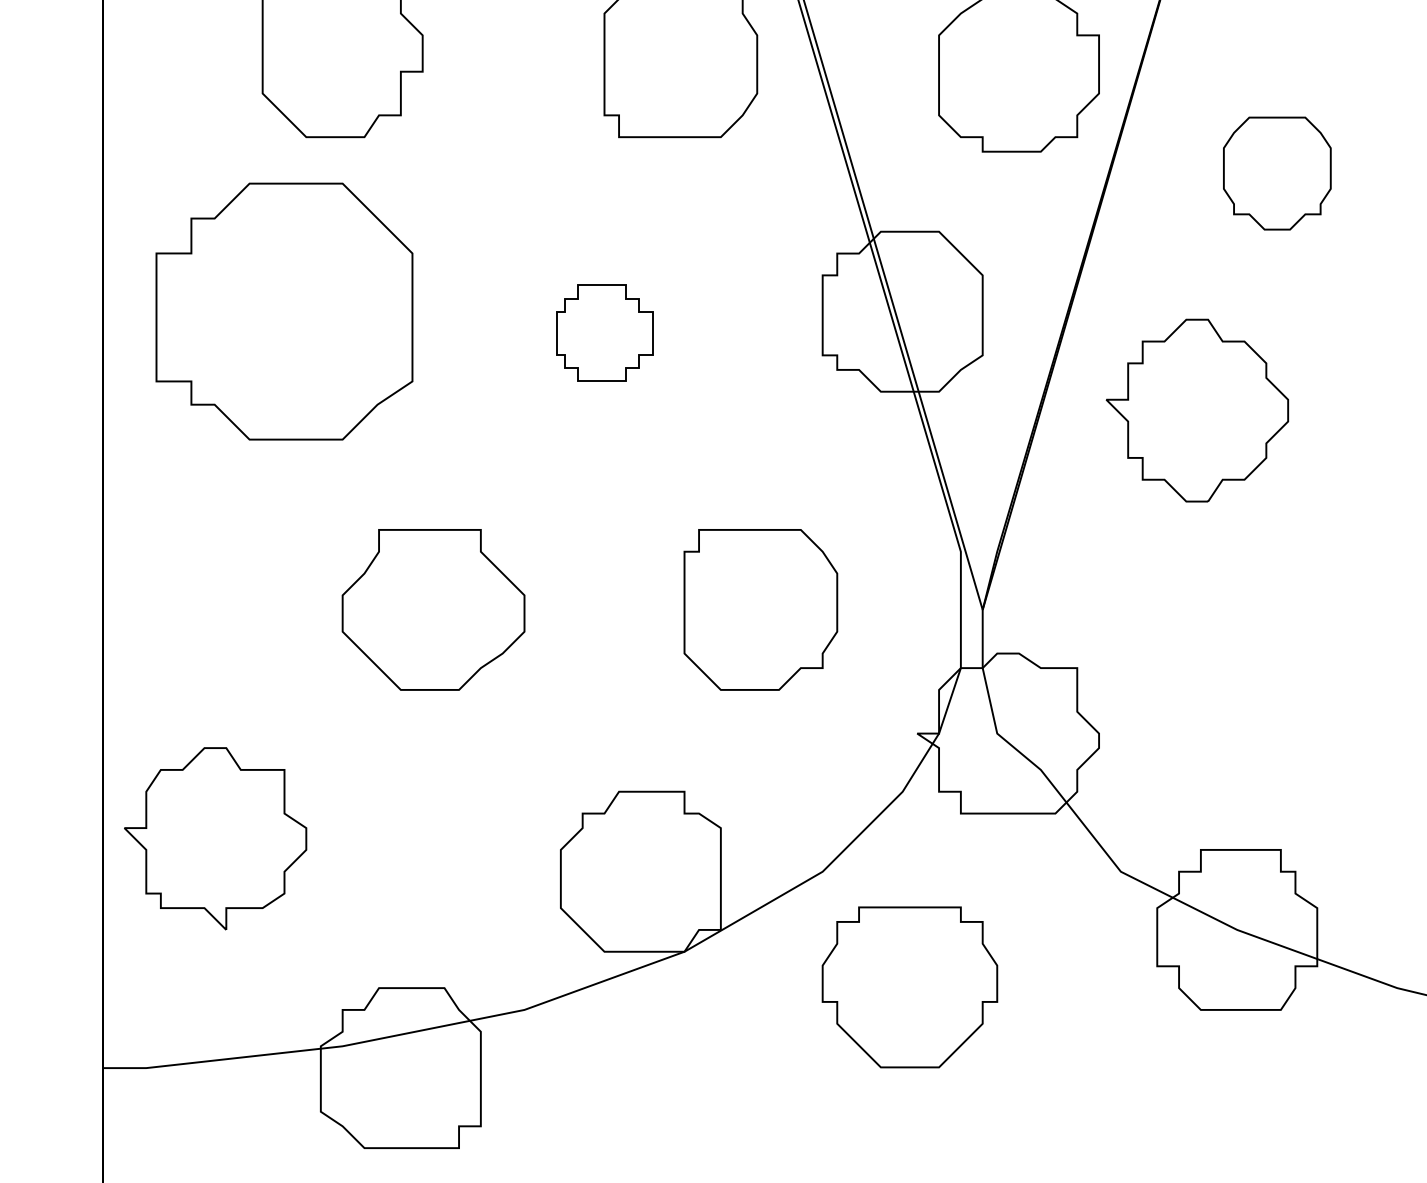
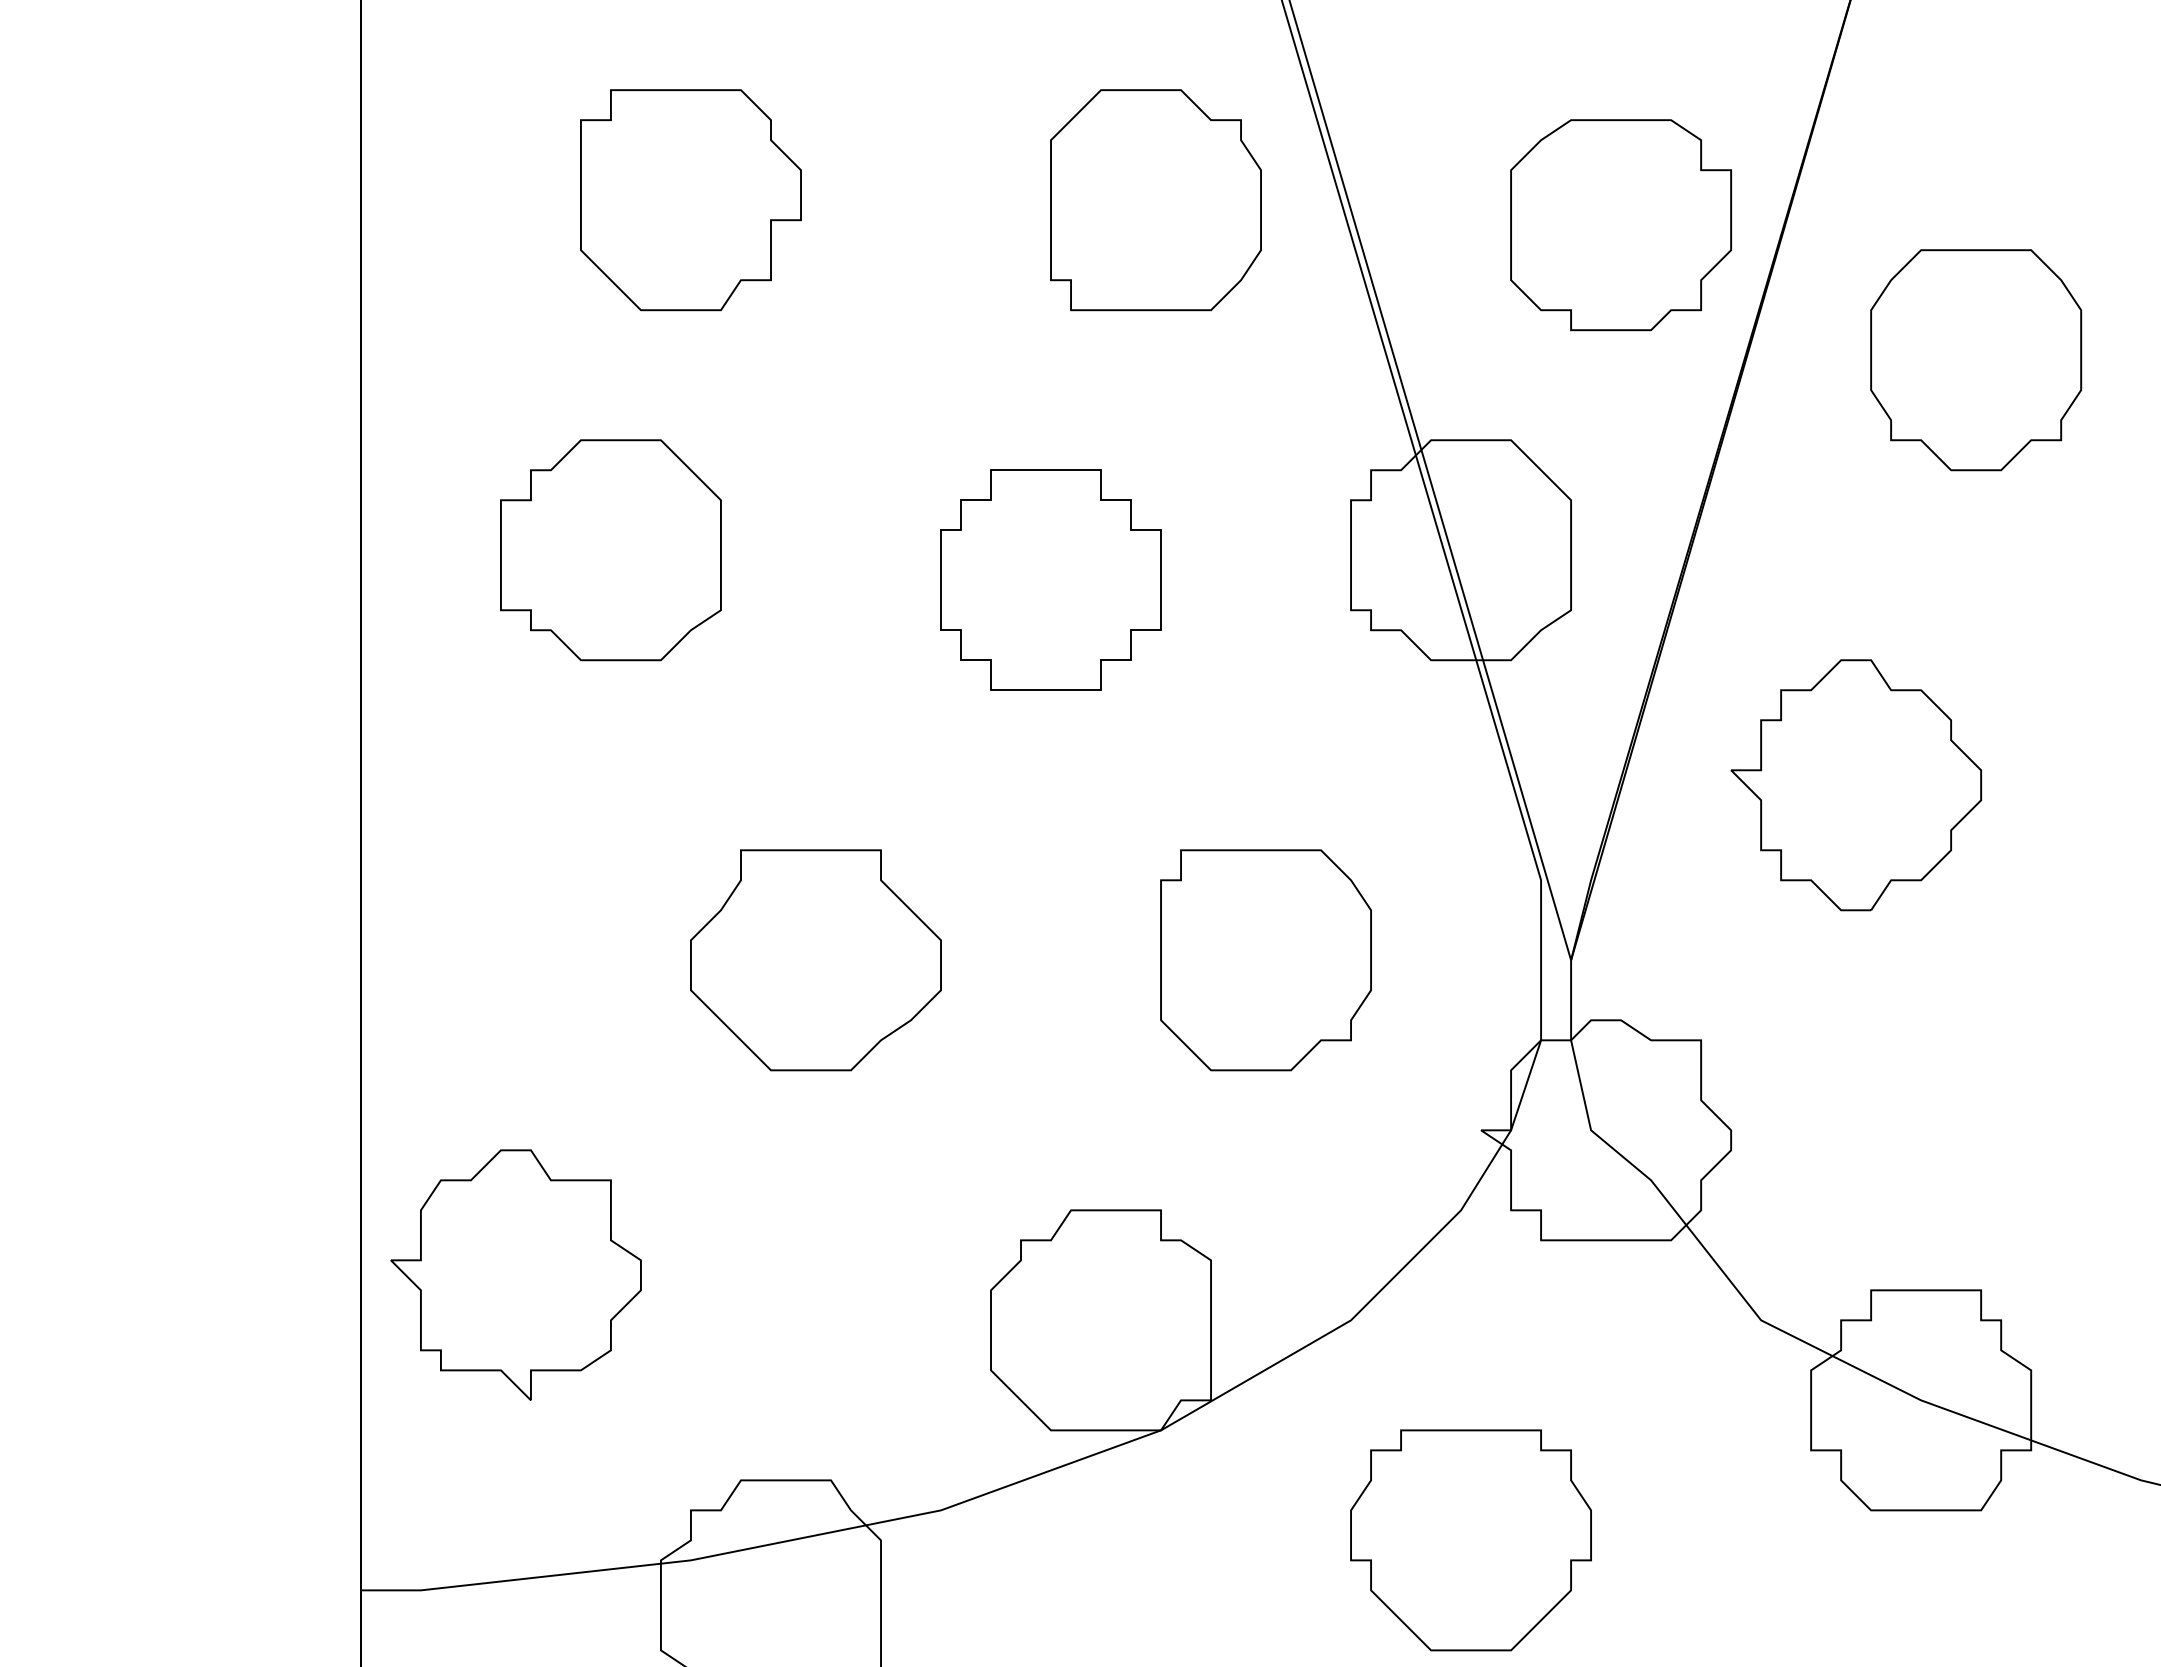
part: (1277, 173) -> (1976, 360), size x1.43
part: (284, 311) -> (610, 550), size x0.62
part: (604, 333) -> (1050, 579), size x1.67
part: (1196, 410) -> (1855, 785), moved
part: (909, 987) -> (1470, 1540), moved

